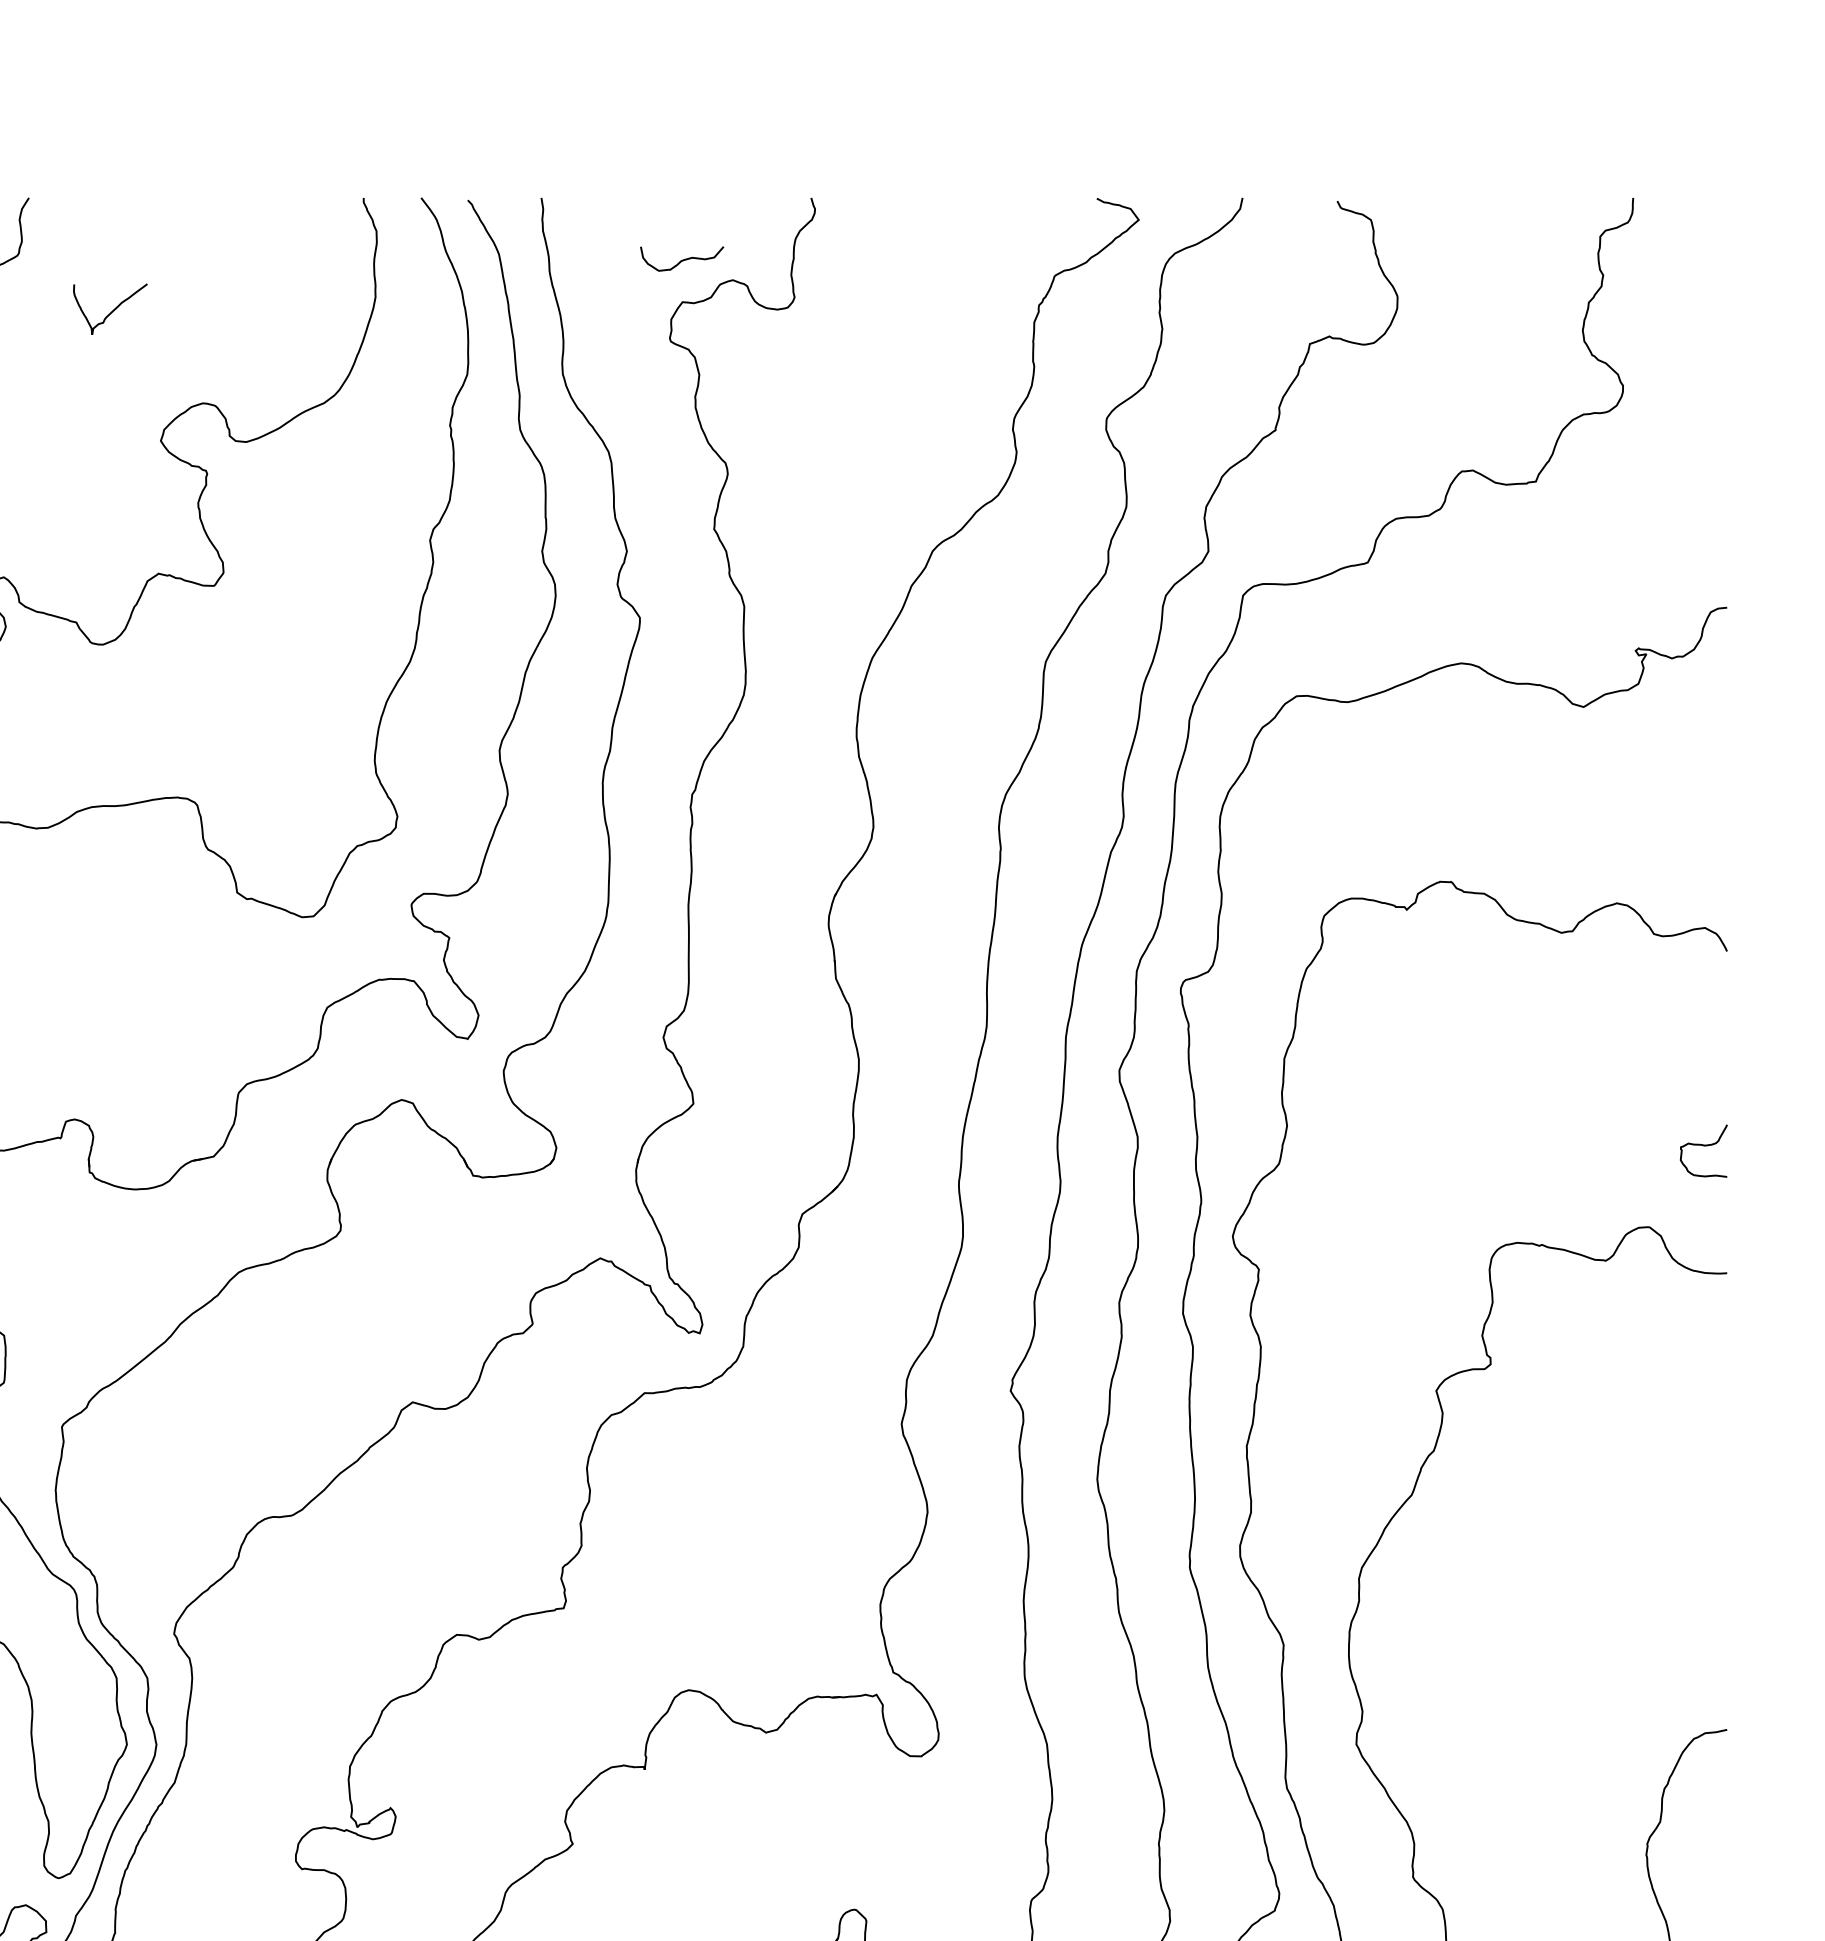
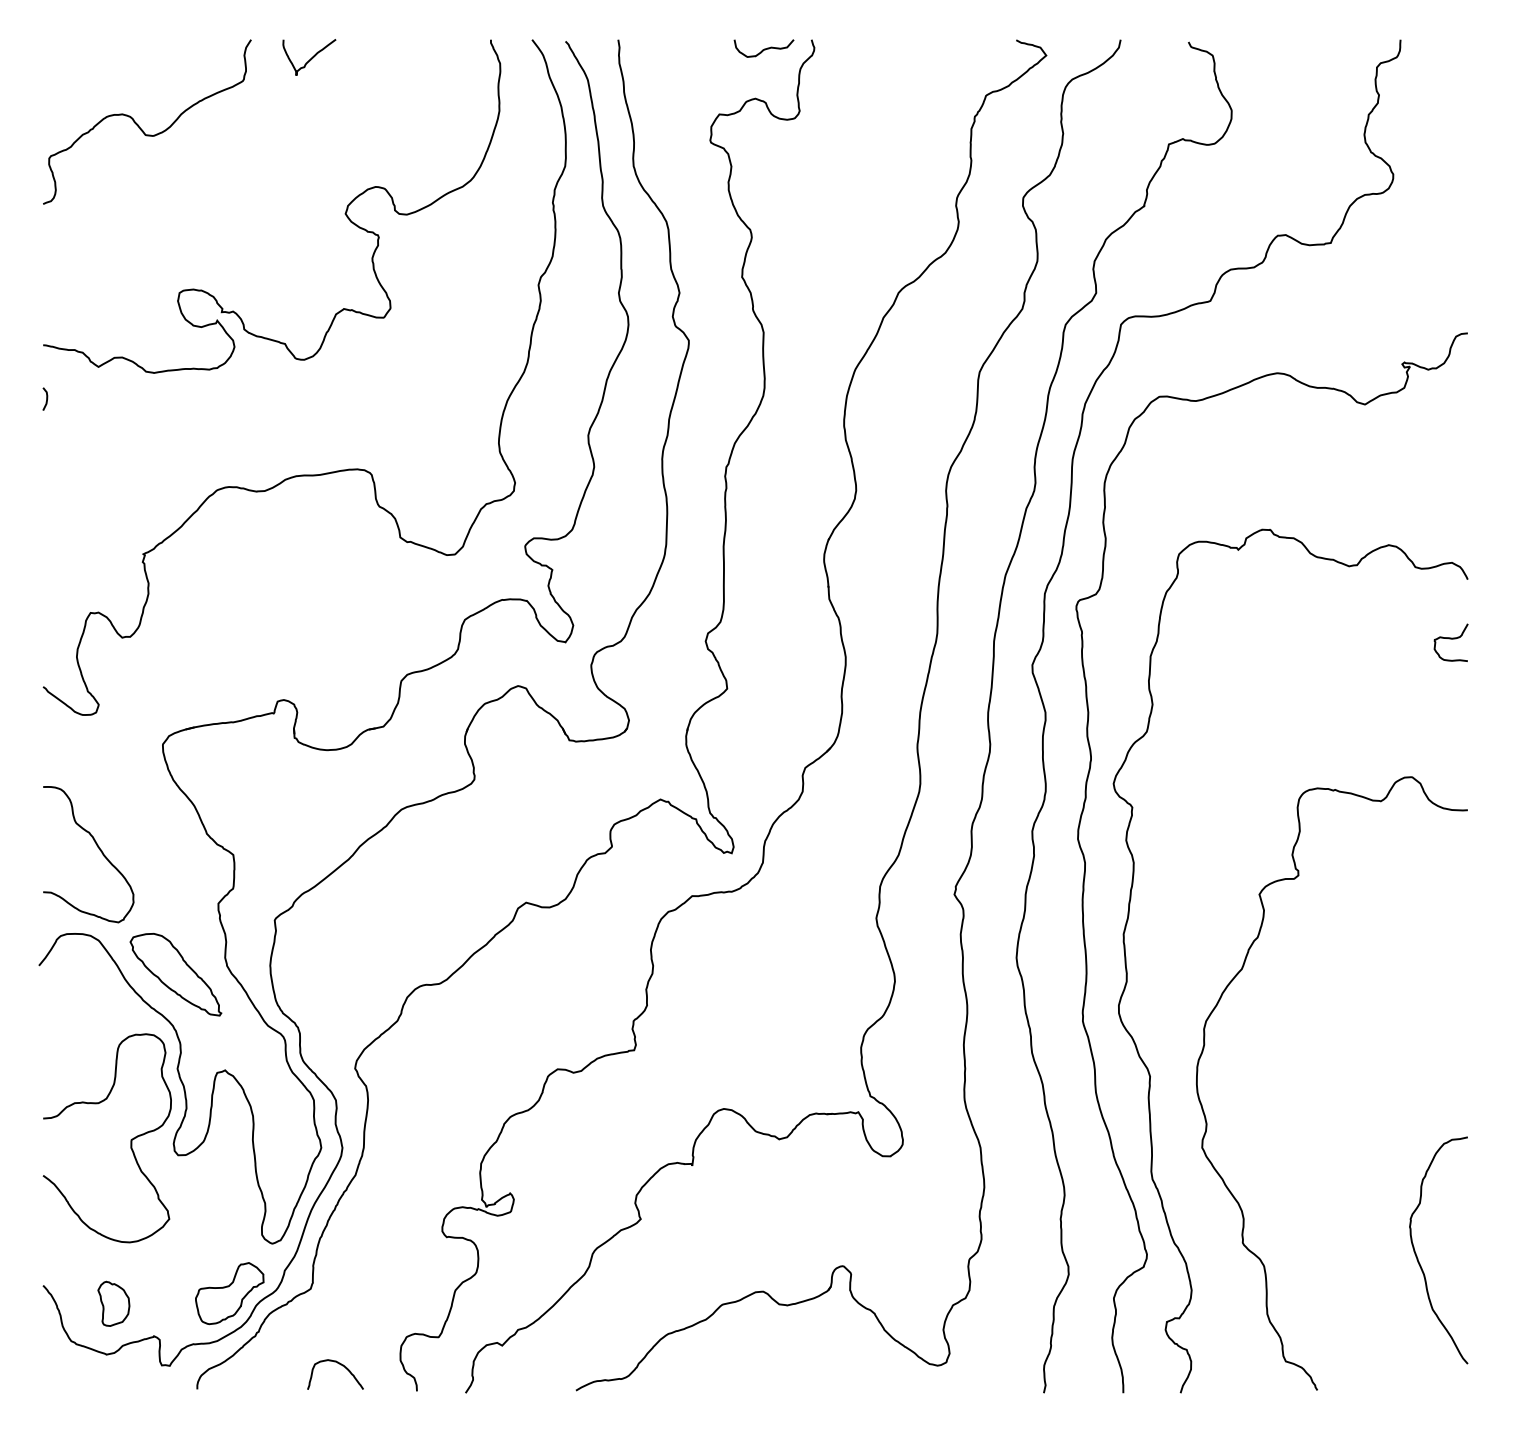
curve: (682, 258) -> (764, 48), moved
curve: (111, 310) -> (310, 58), moved
curve: (1702, 1146) -> (1450, 639), moved

